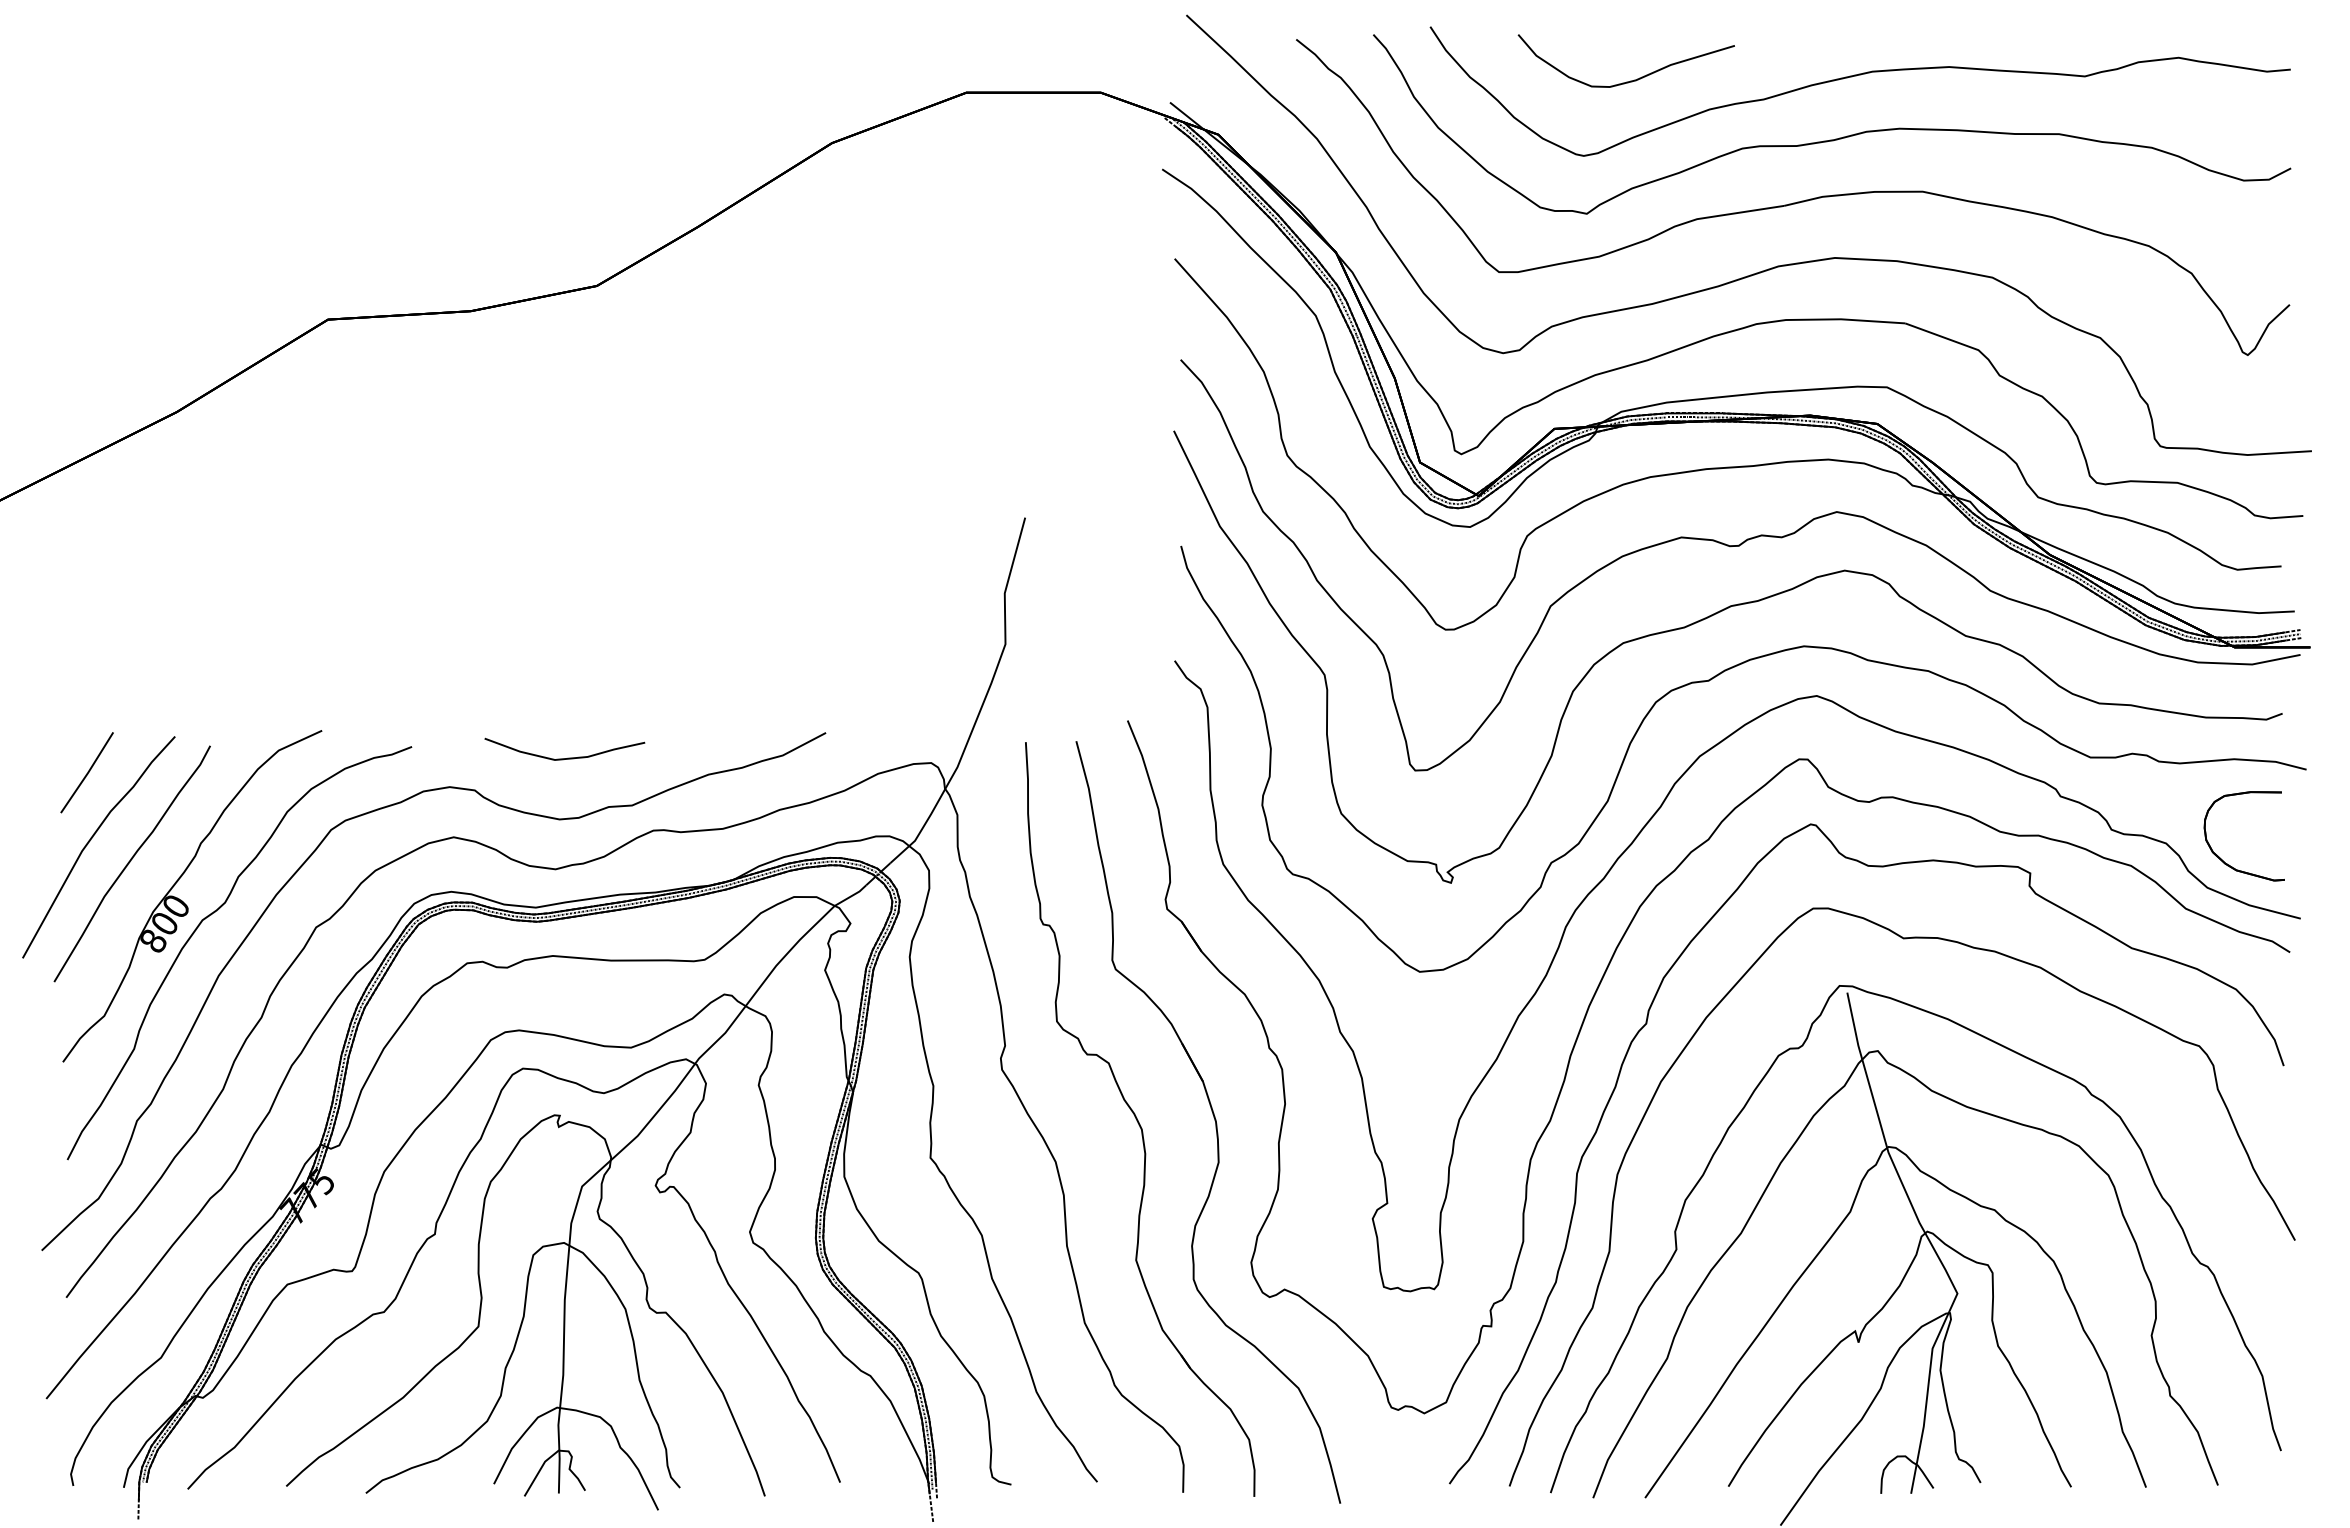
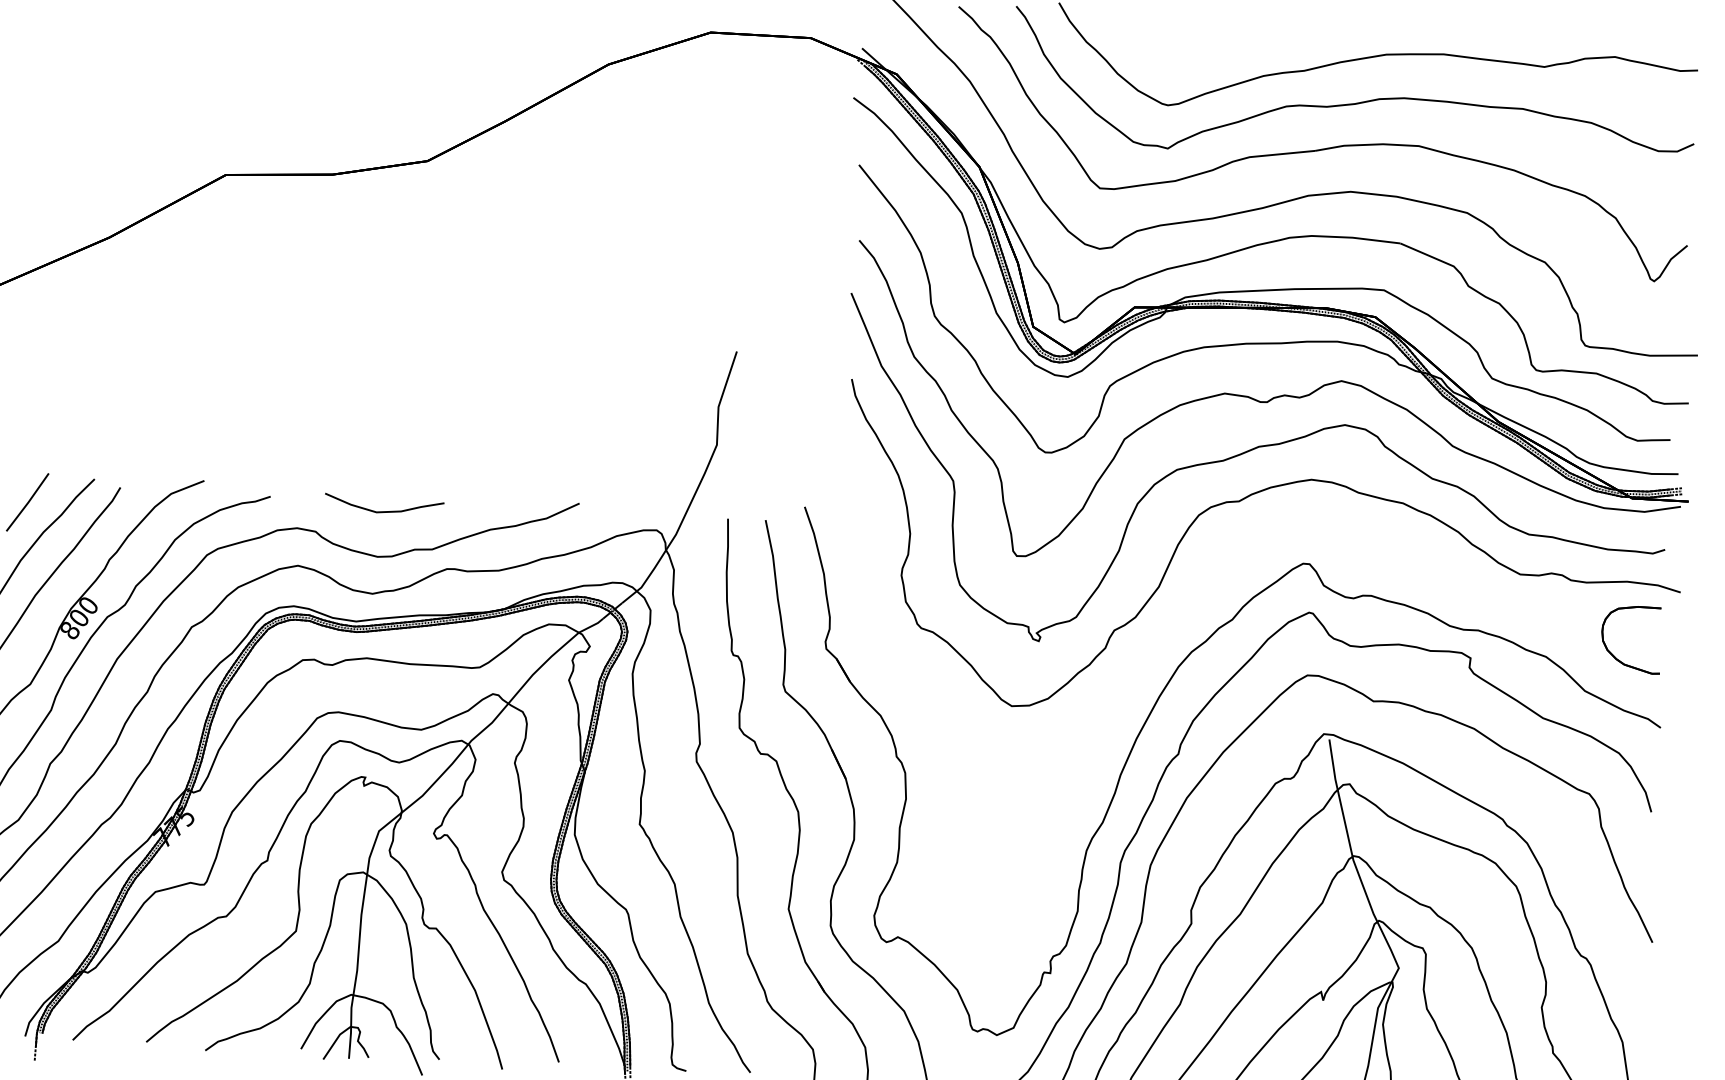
curve: (1630, 80) -> (1205, 51), removed
curve: (1604, 879) -> (1153, 645), removed

